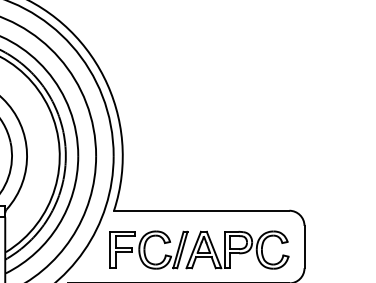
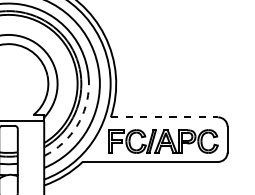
line: (201, 210) -> (164, 117), solid -> dashed
arc: (57, 225) -> (76, 126), solid -> dashed

